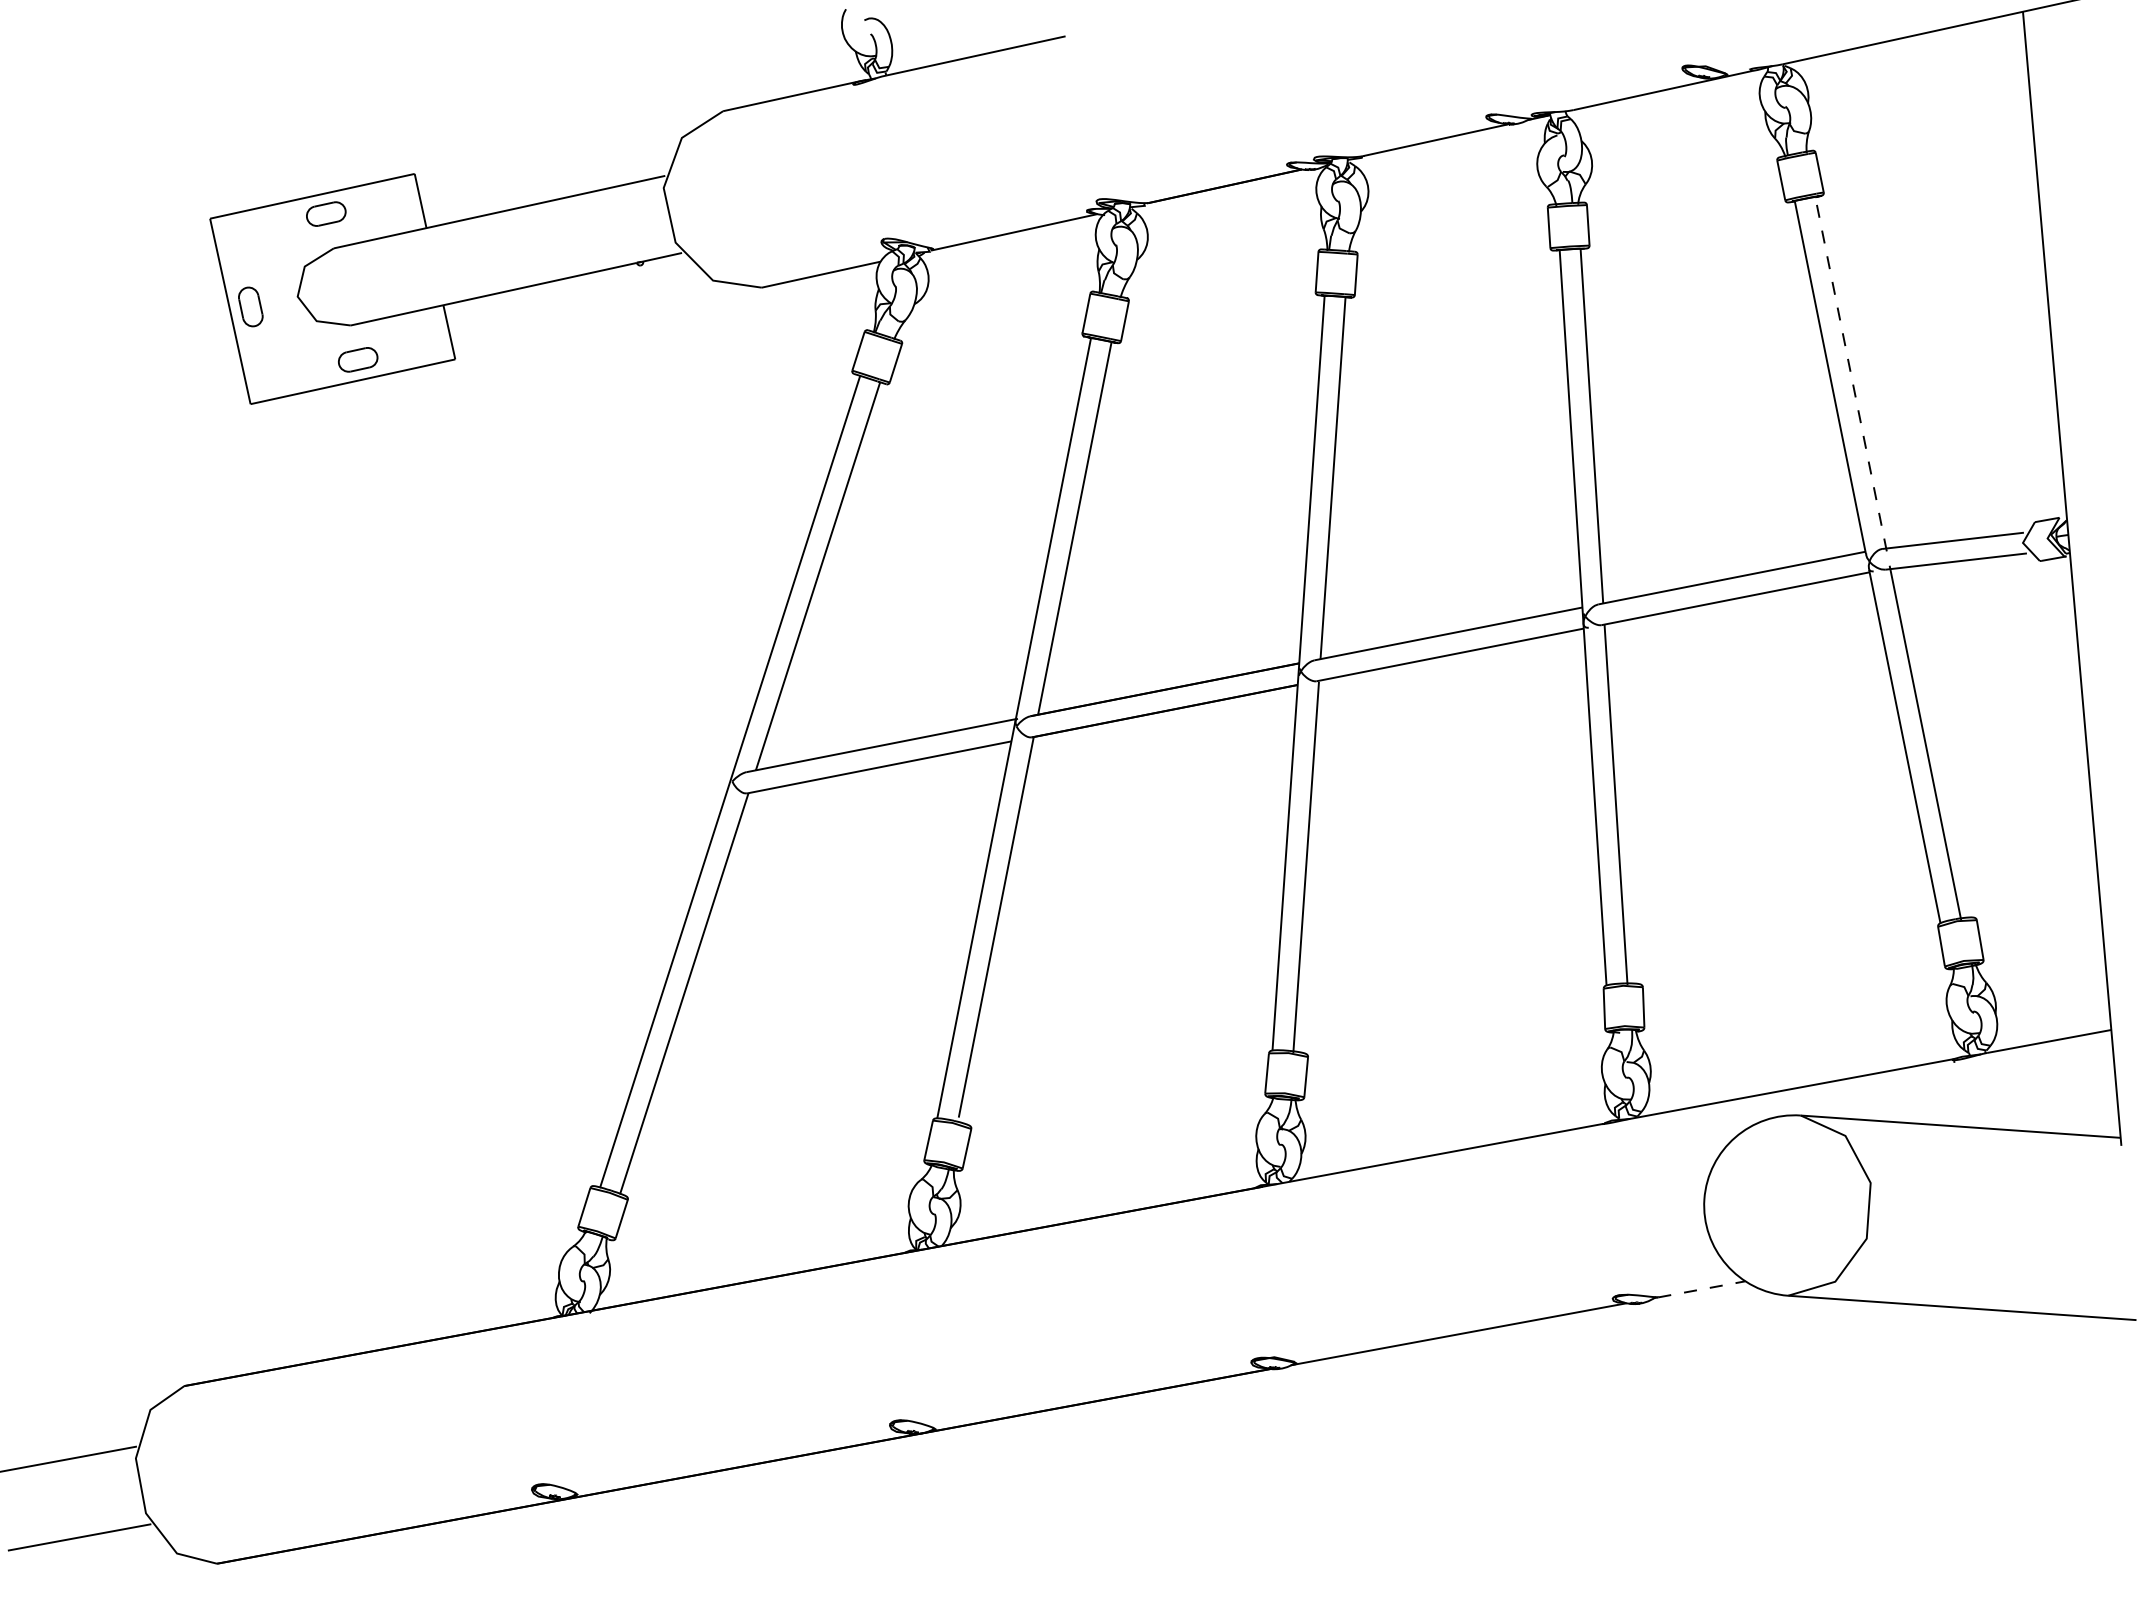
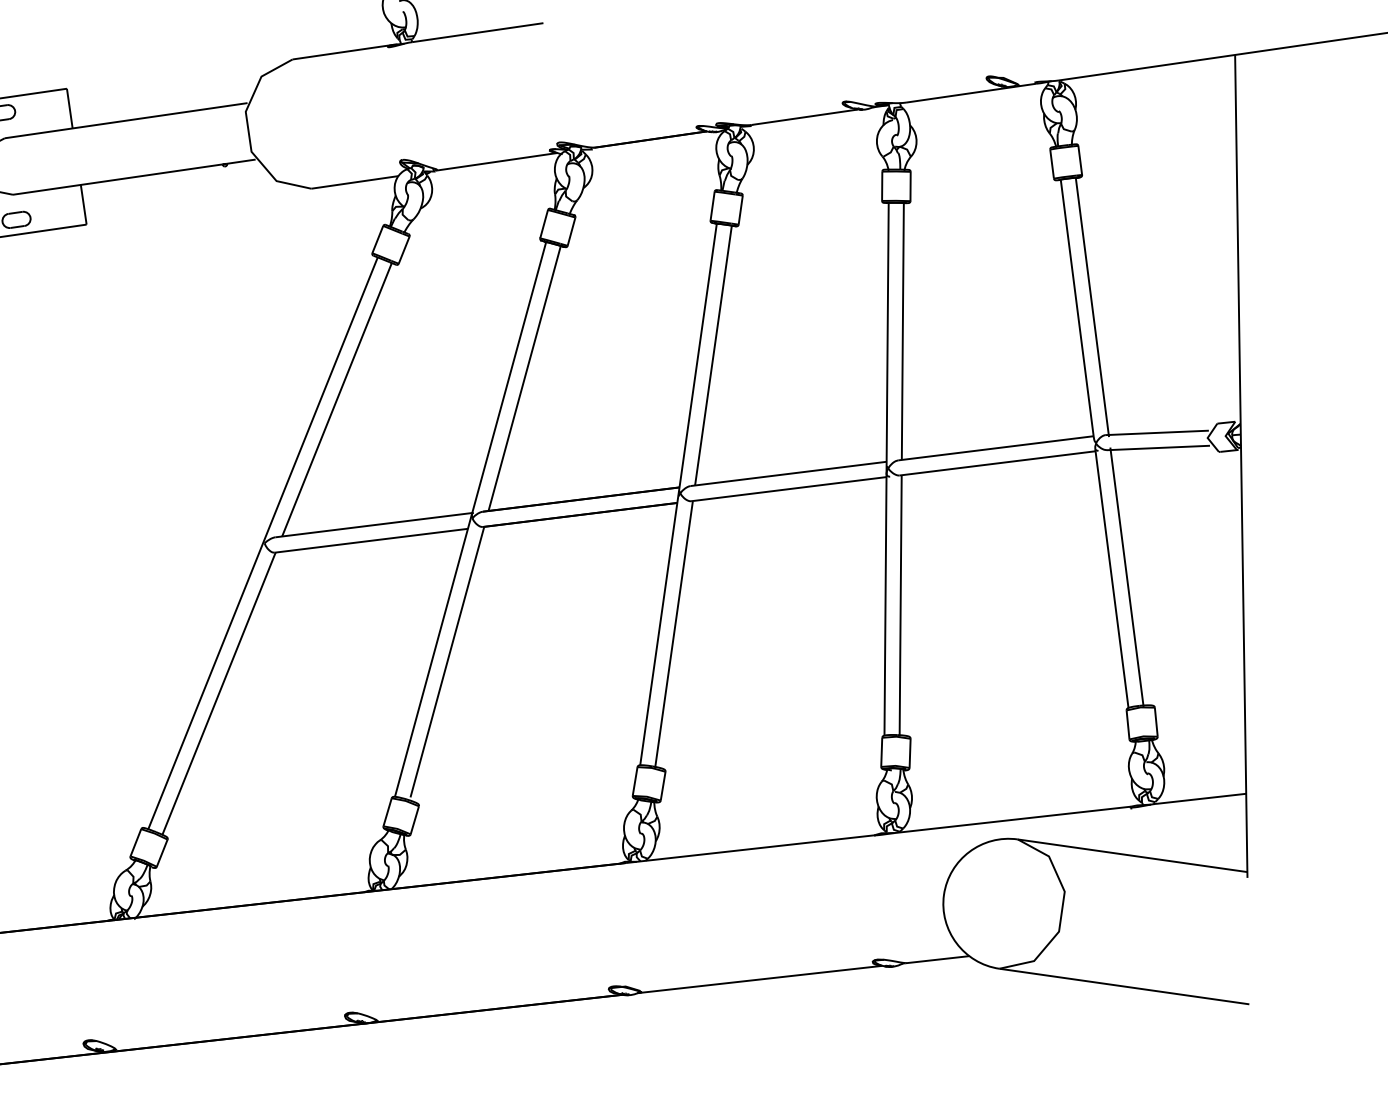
line: (1851, 374) -> (1092, 307), dashed -> solid
line: (1702, 1289) -> (937, 959), dashed -> solid

